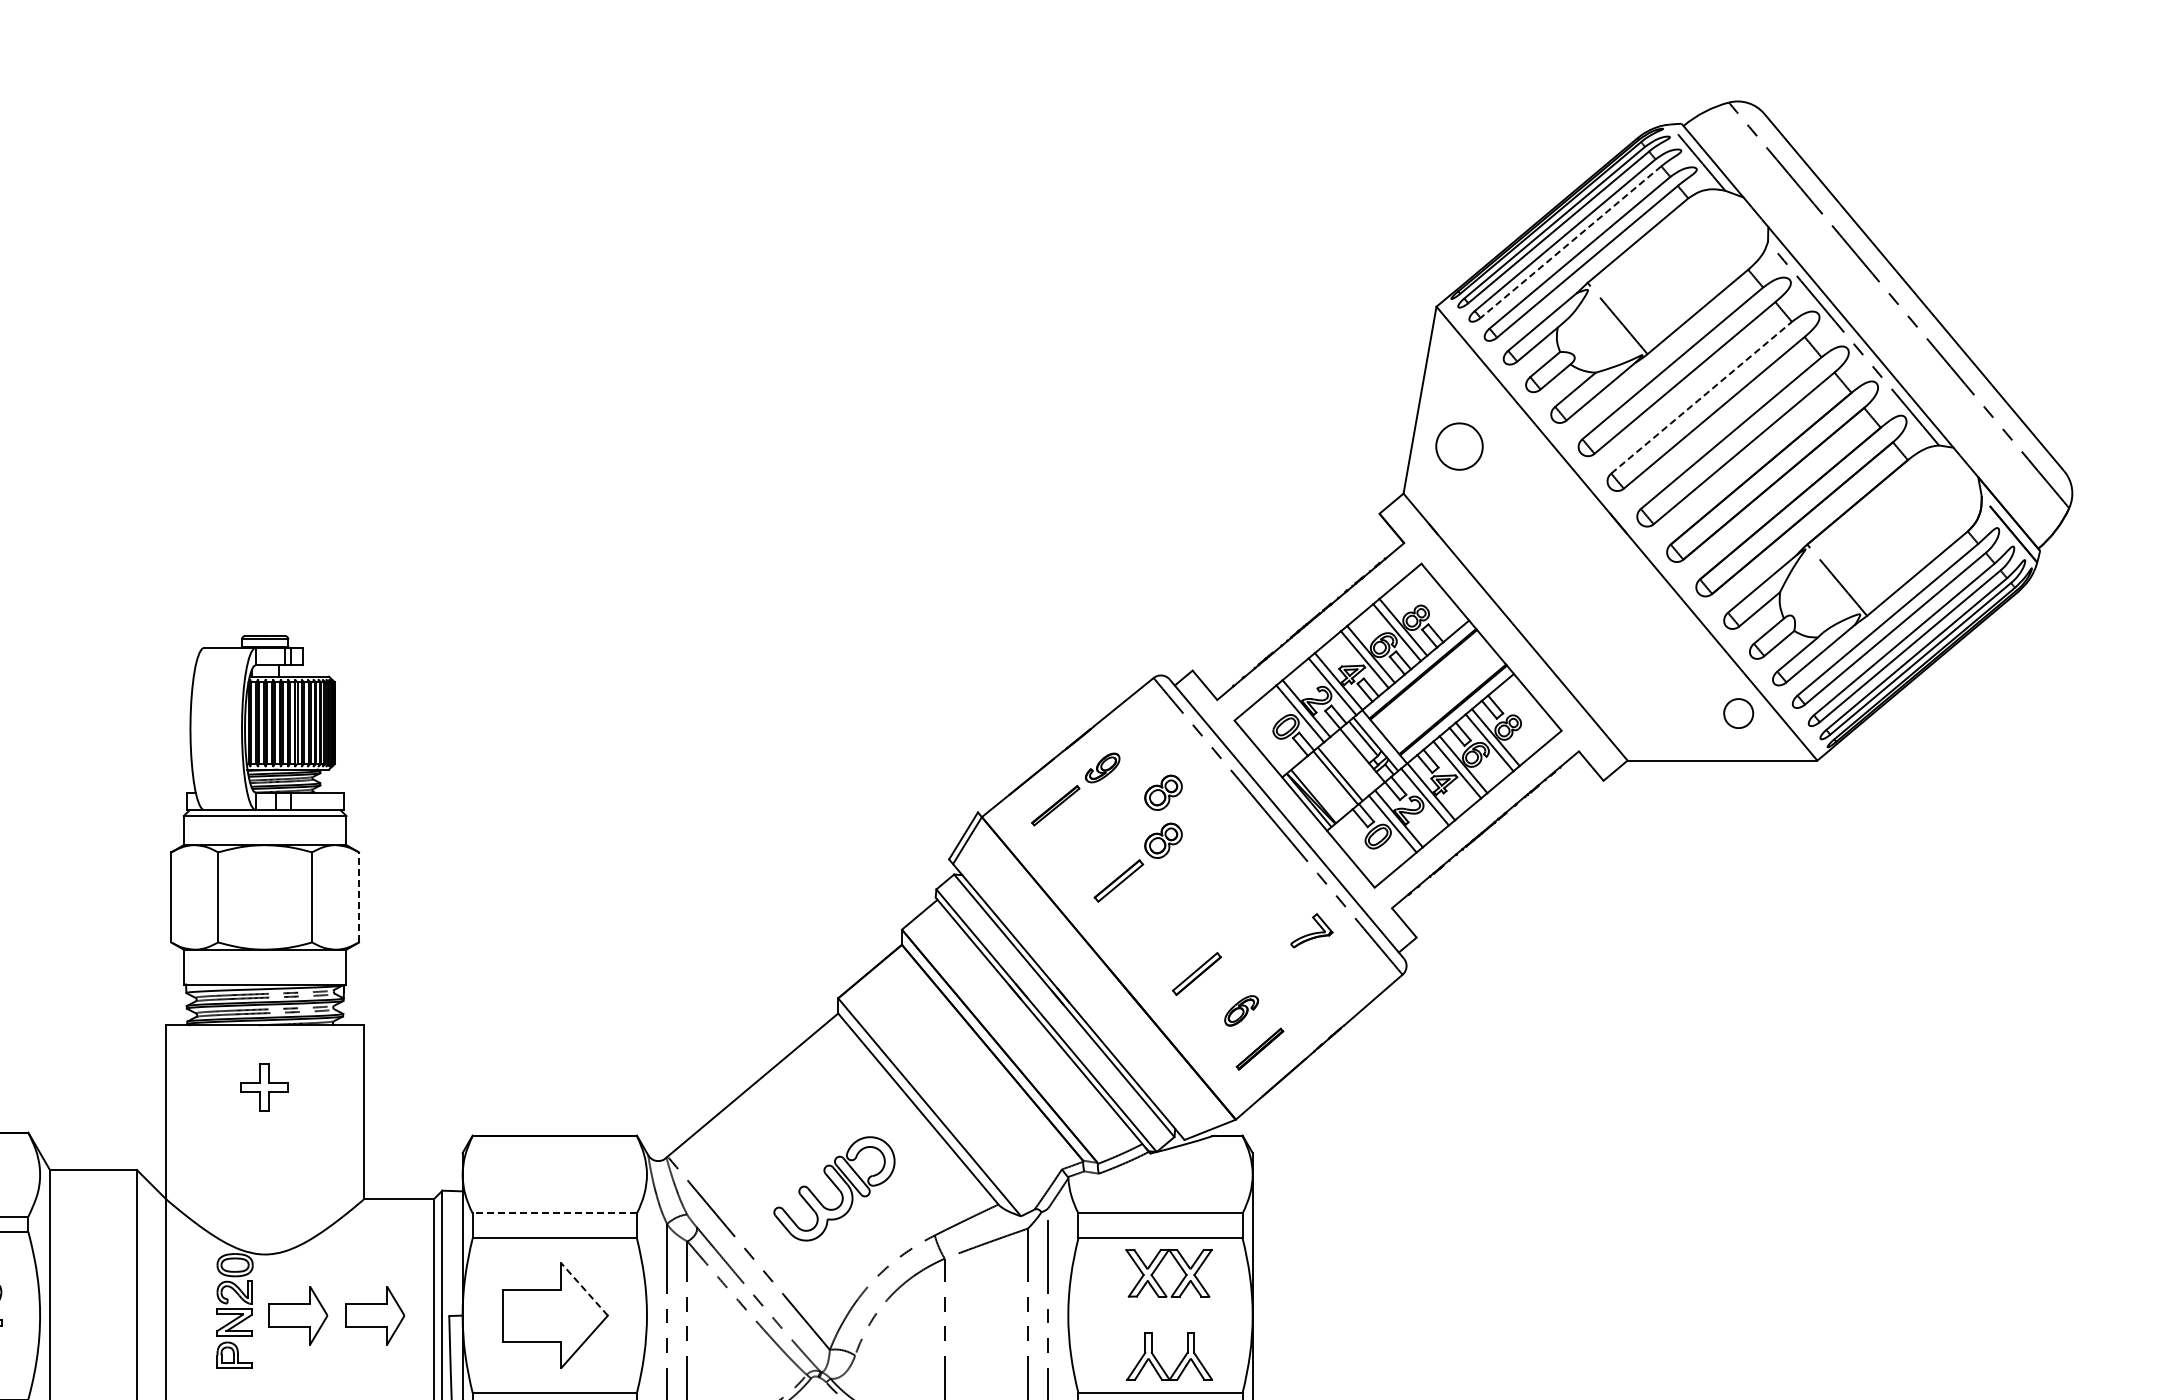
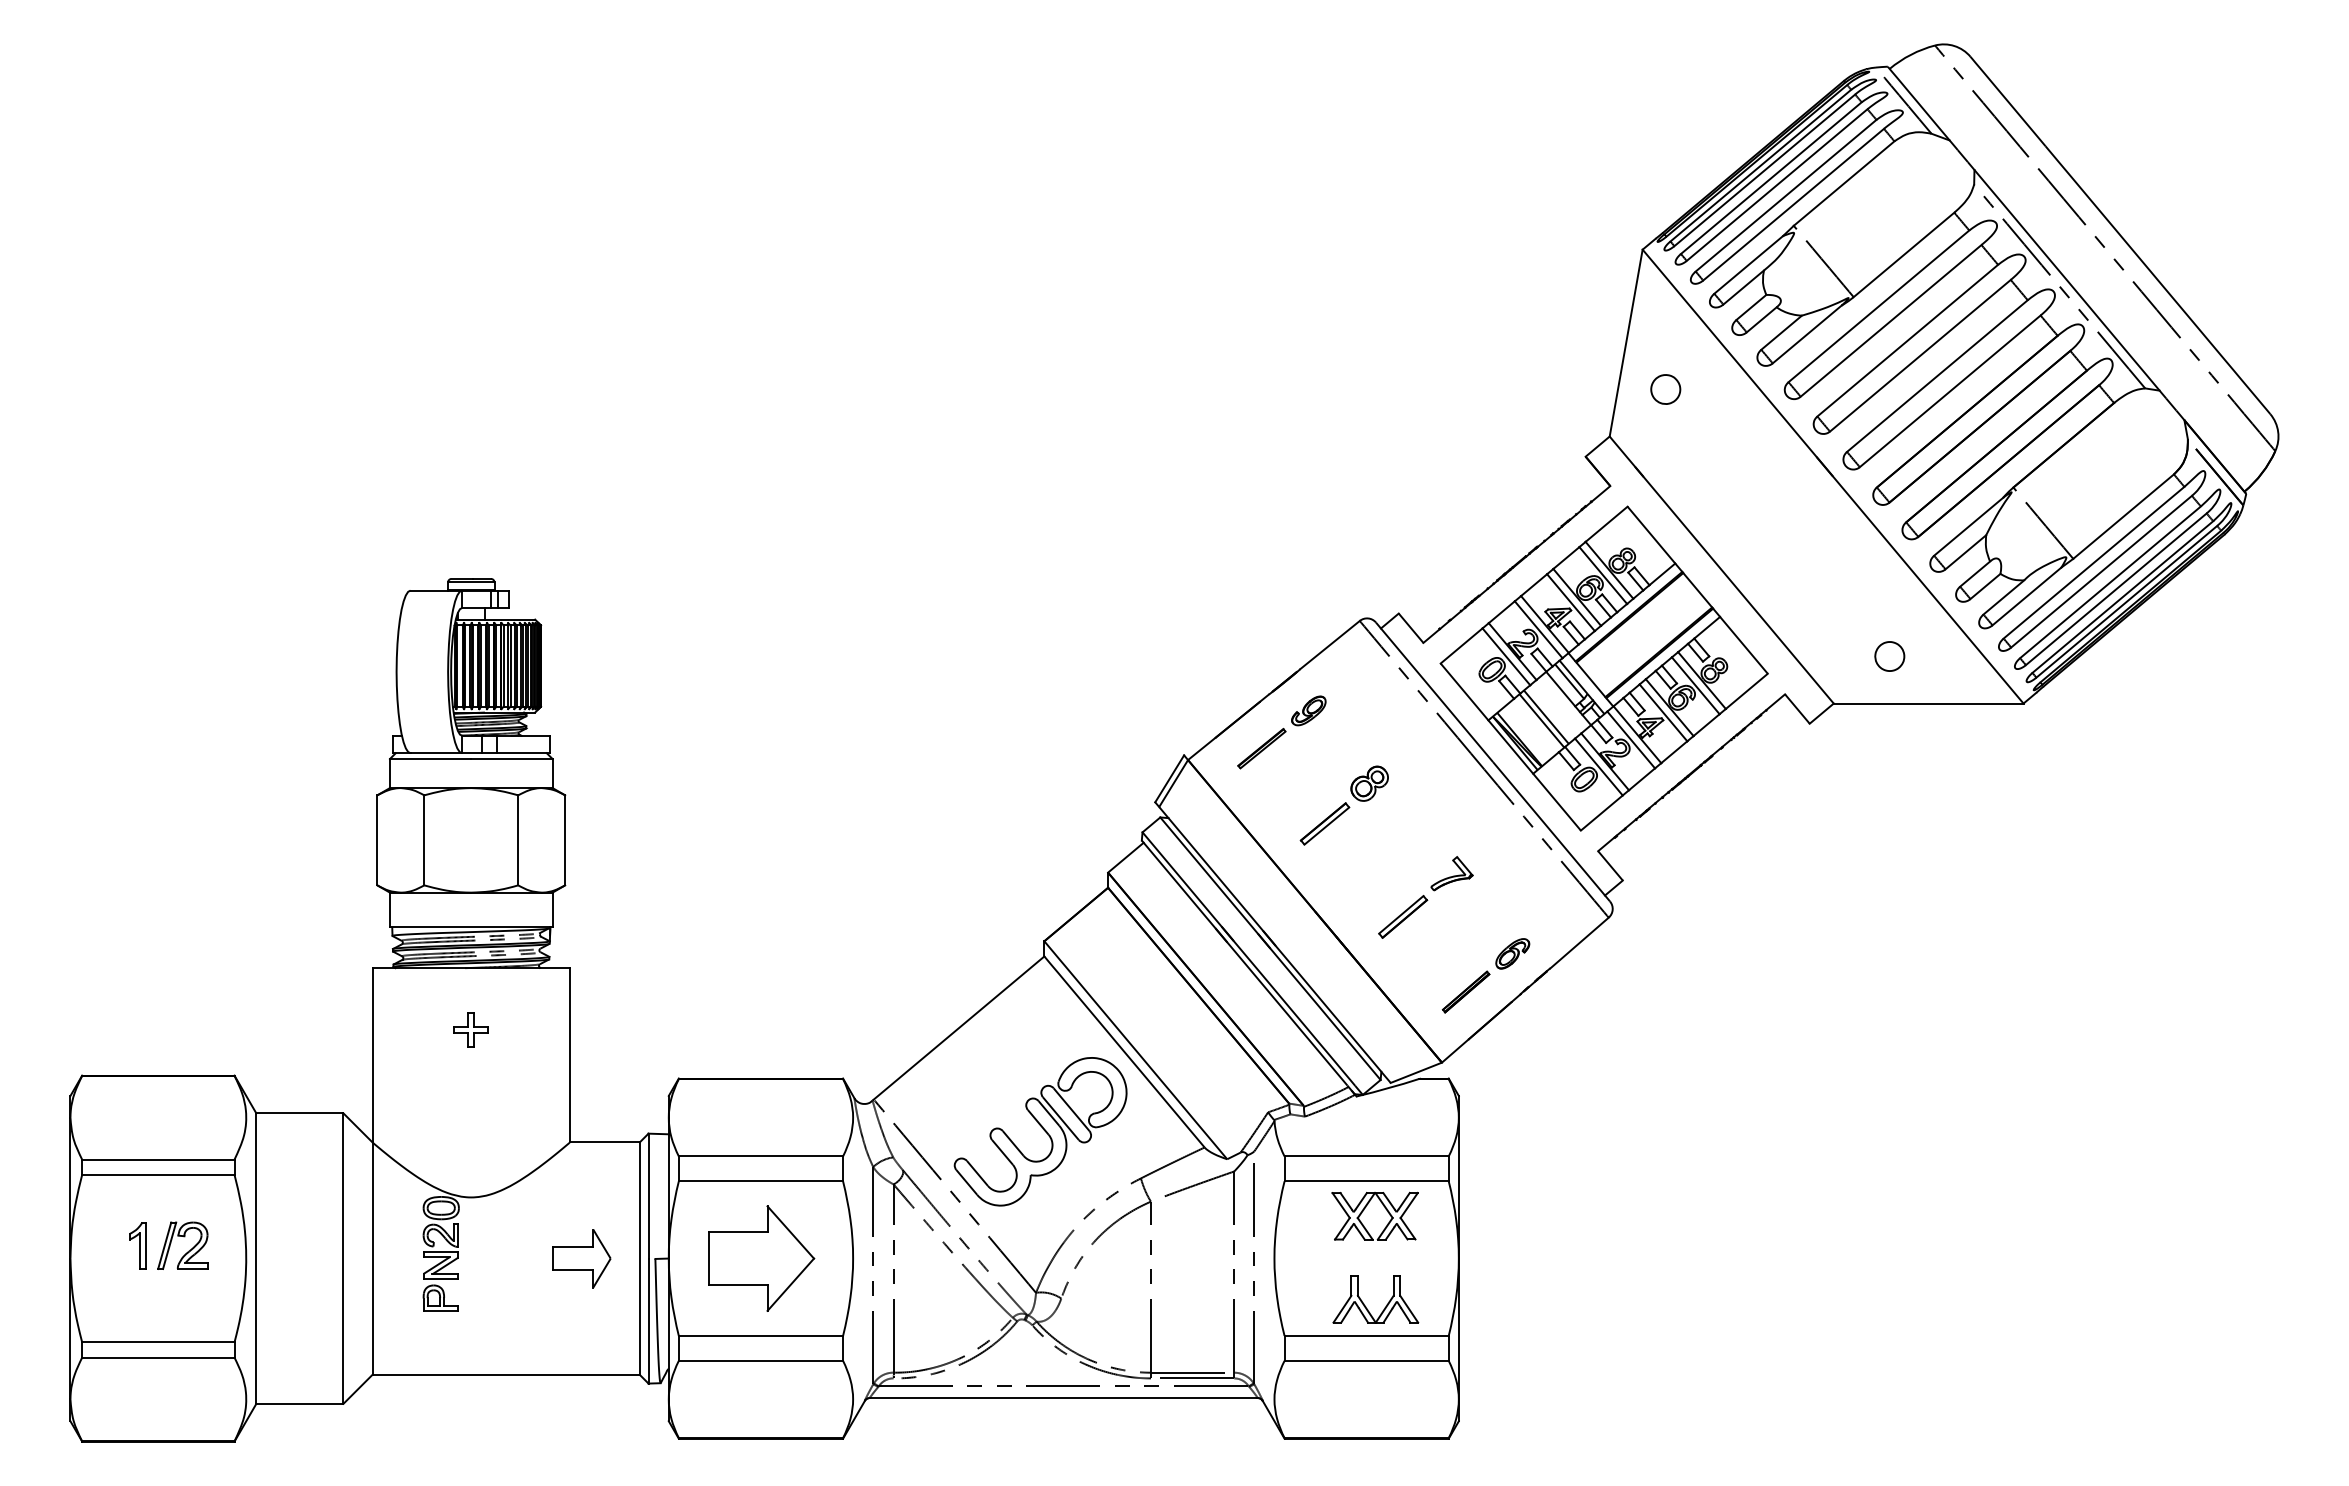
line: (1571, 242) -> (1777, 185), dashed -> solid
line: (1701, 397) -> (1907, 340), dashed -> solid
part: (1459, 446) -> (1665, 389), size x0.62
part: (1738, 713) -> (1889, 656), moved
part: (1163, 792) -> (1369, 735), removed
line: (359, 896) -> (565, 839), dashed -> solid
part: (1311, 930) -> (1451, 873), moved
part: (1241, 1010) -> (1512, 953), moved
part: (264, 1086) -> (470, 1029), size x0.71
part: (834, 1188) -> (1040, 1131), size x1.43
line: (554, 1213) -> (760, 1156), dashed -> solid
line: (584, 1289) -> (790, 1232), dashed -> solid
part: (298, 1315) -> (504, 1258), removed

